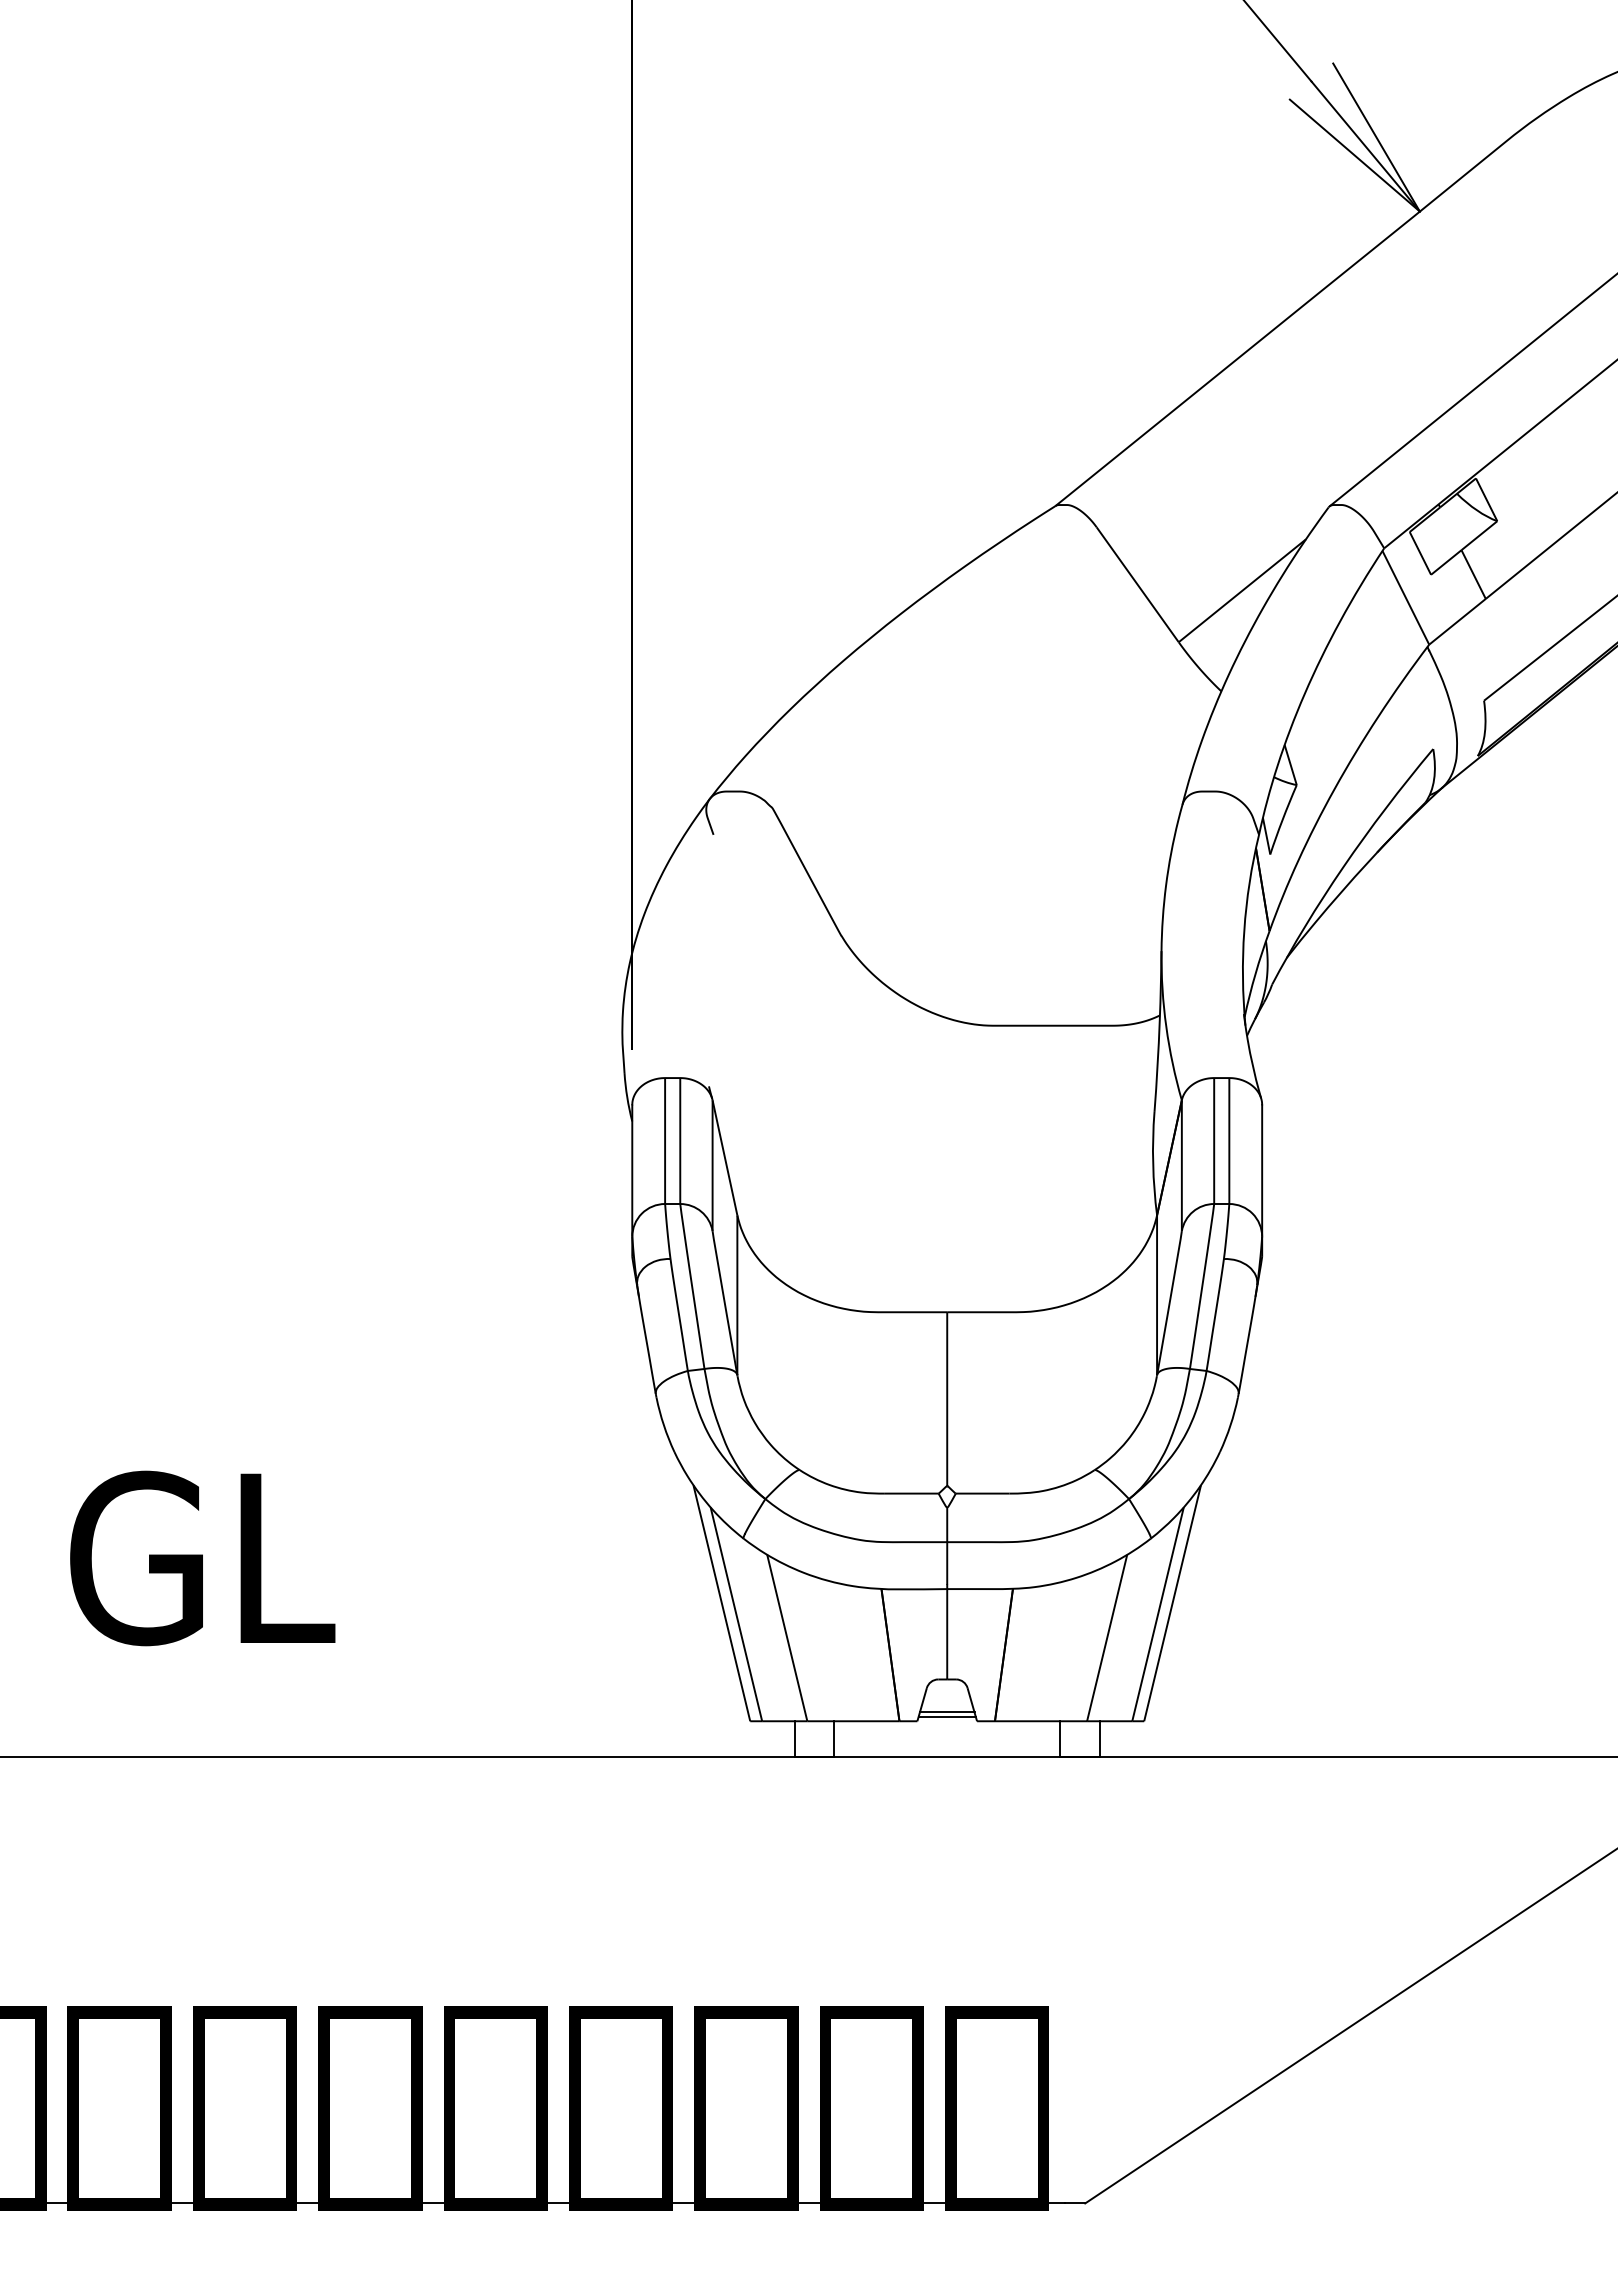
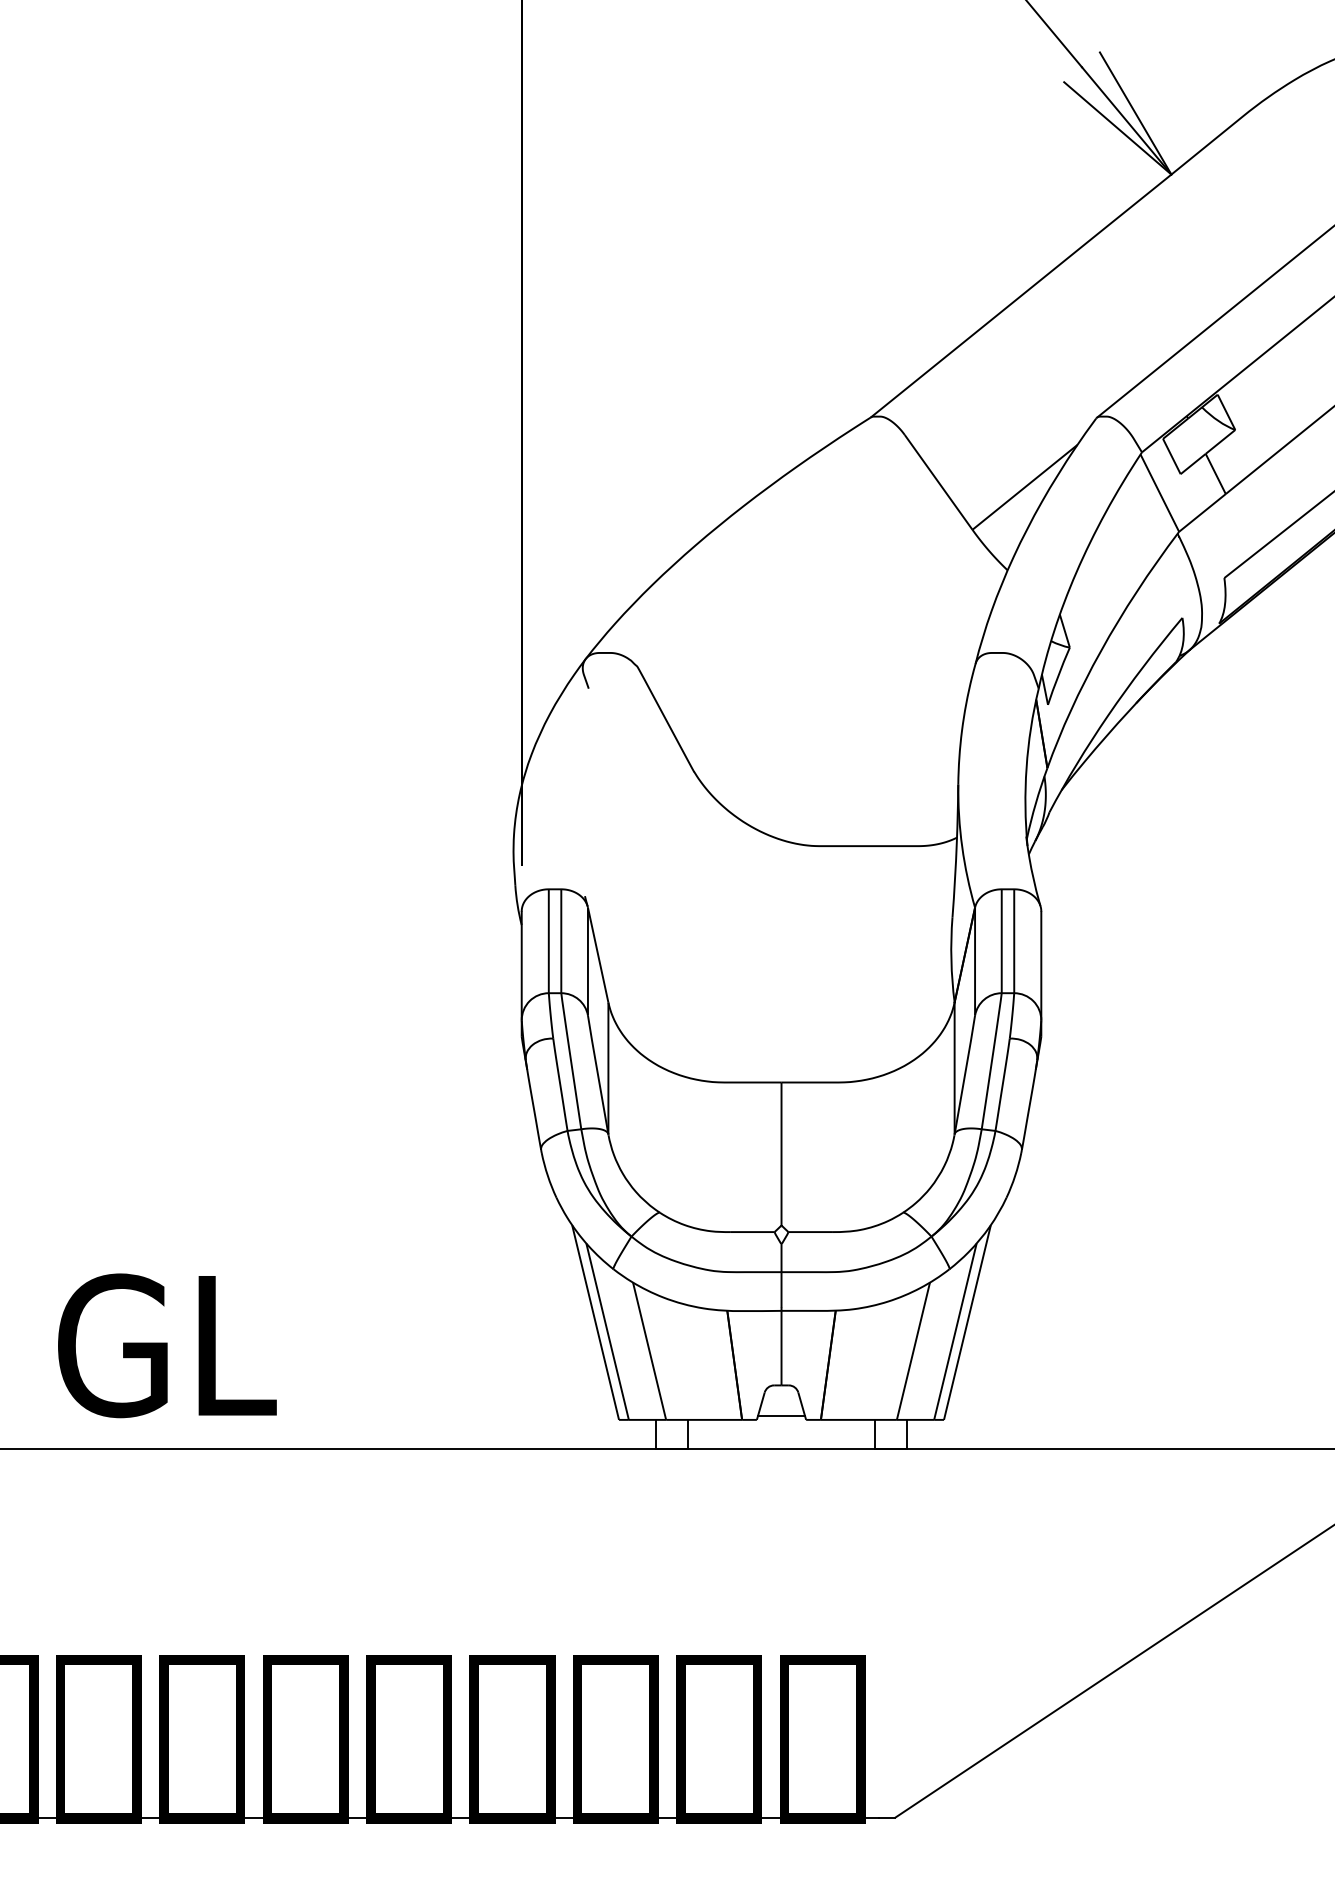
text: (202, 1558) -> (167, 1345), moved
line: (946, 1712) -> (780, 1412), removed

